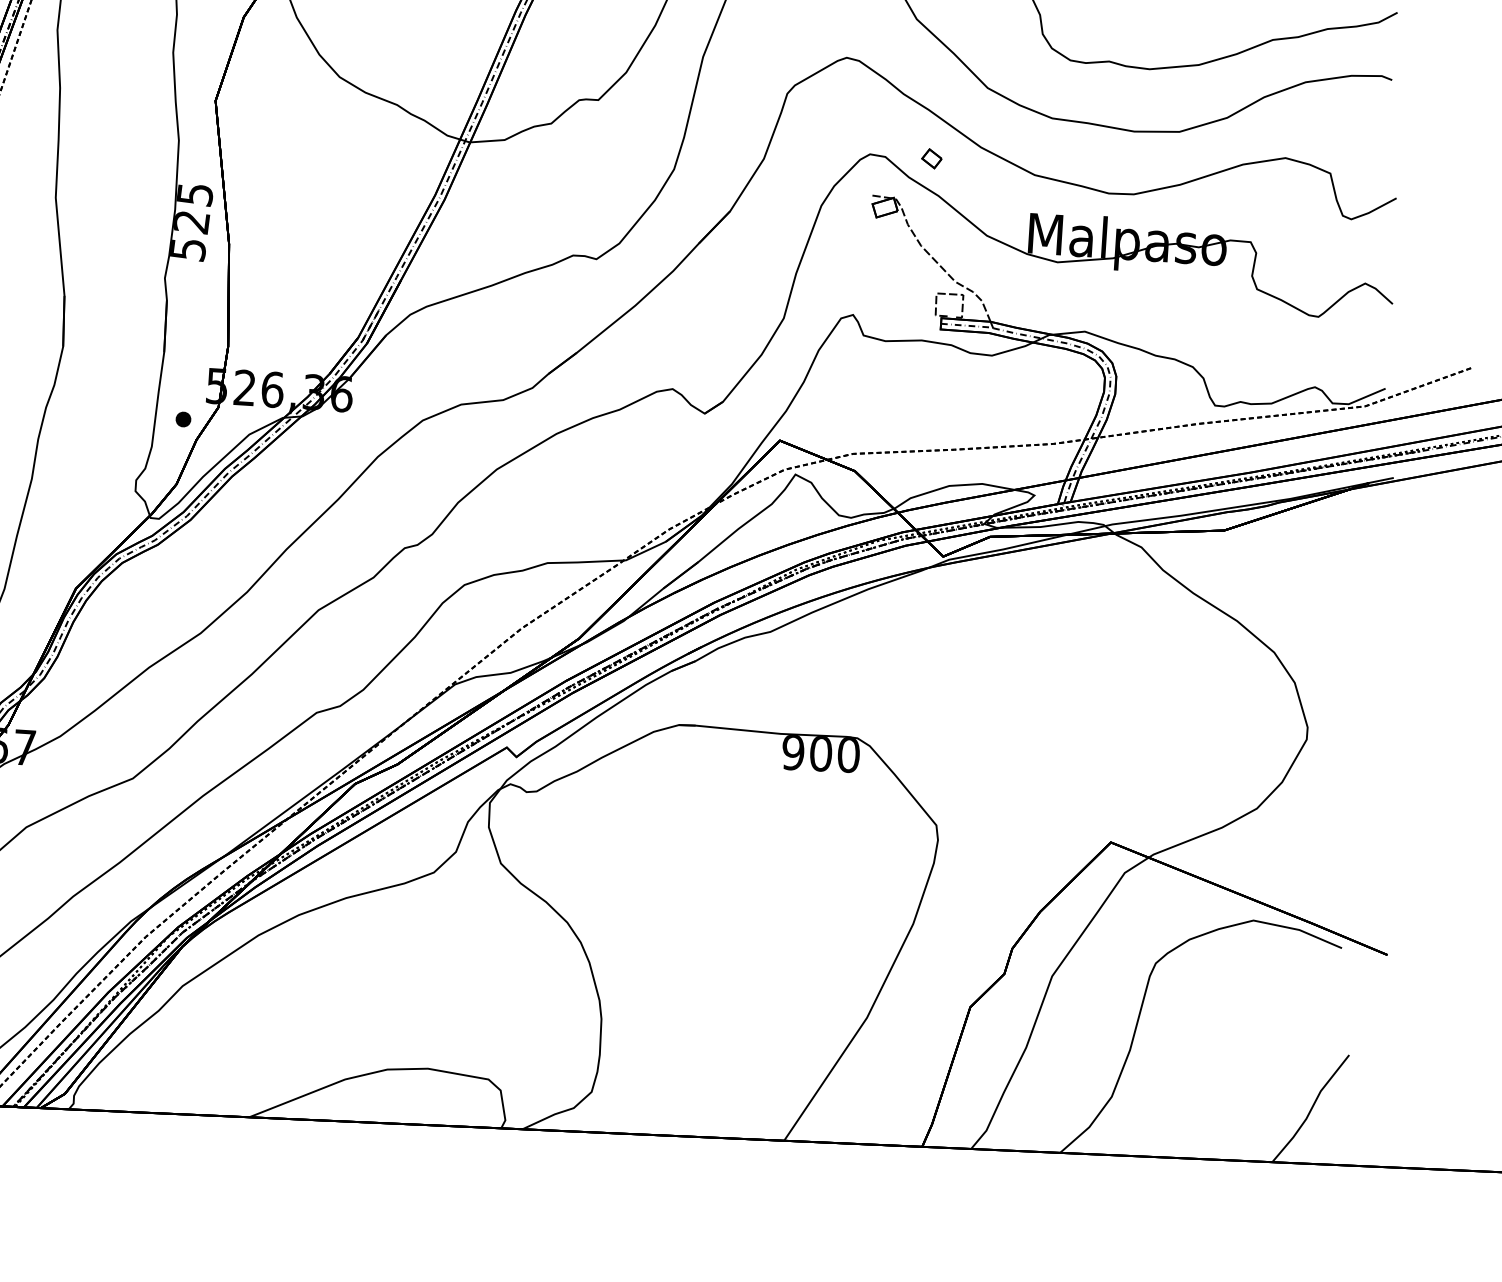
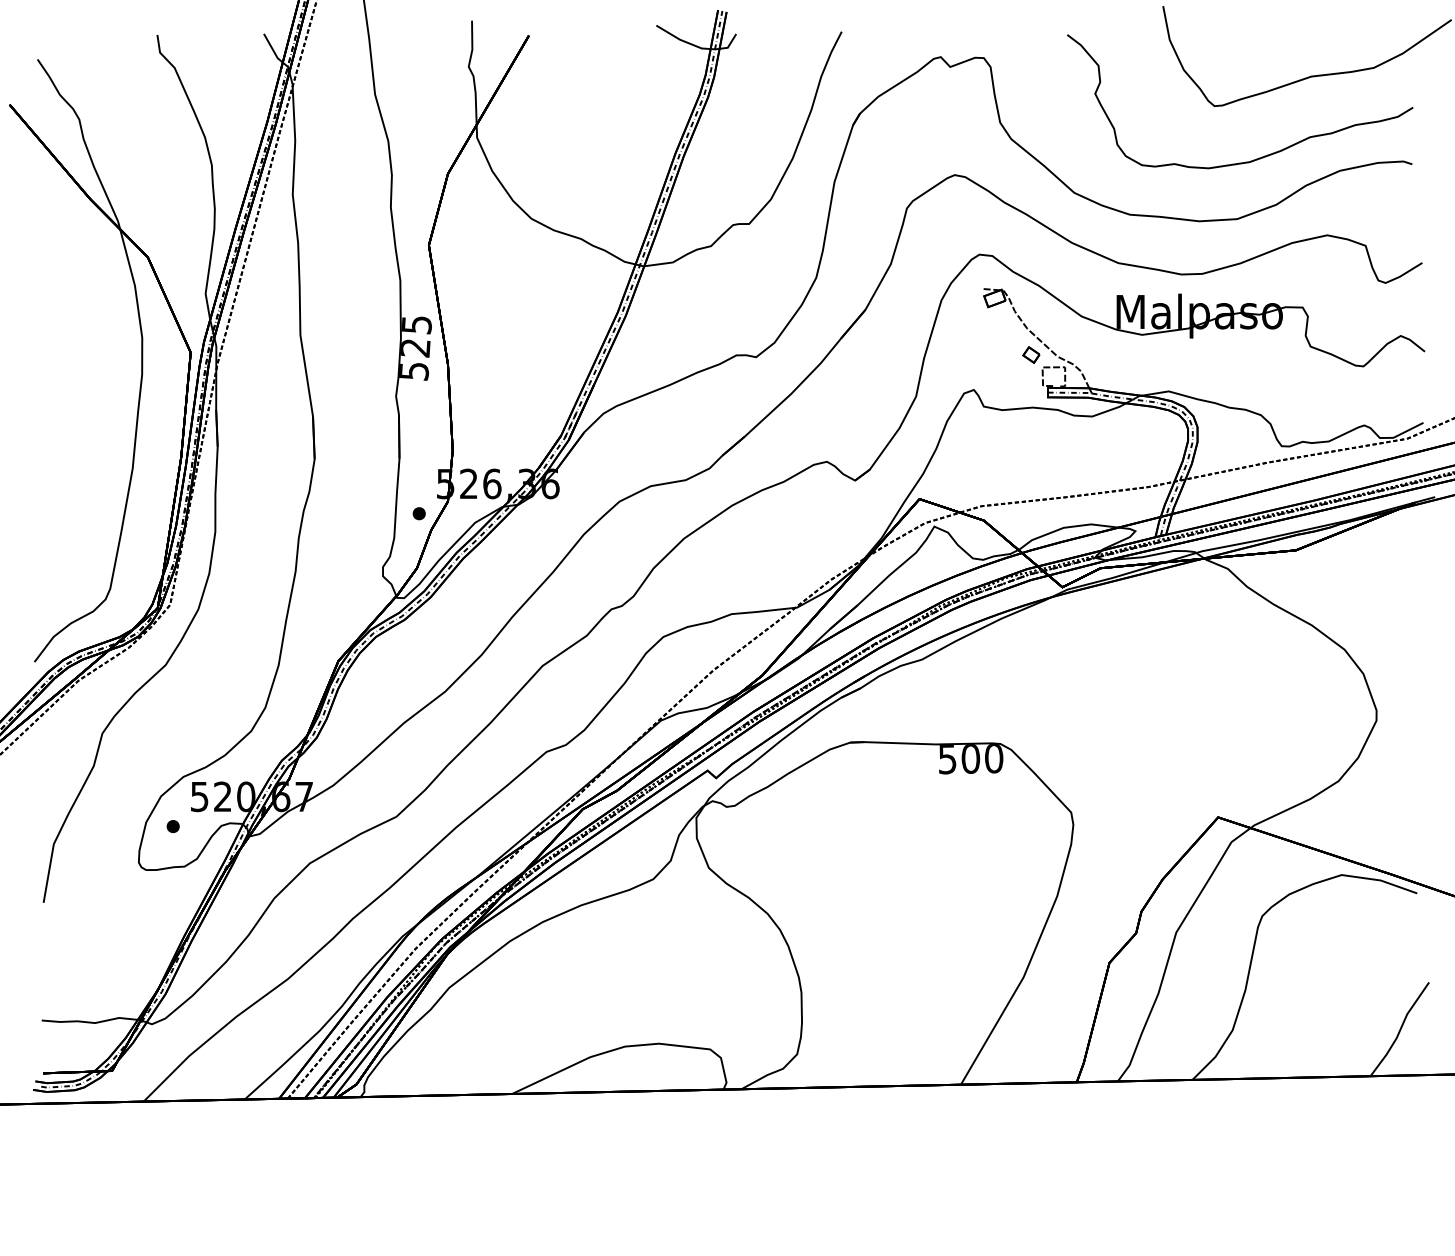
part: (932, 158) -> (1031, 354), moved
text: (793, 752) -> (947, 759), 900 -> 500

